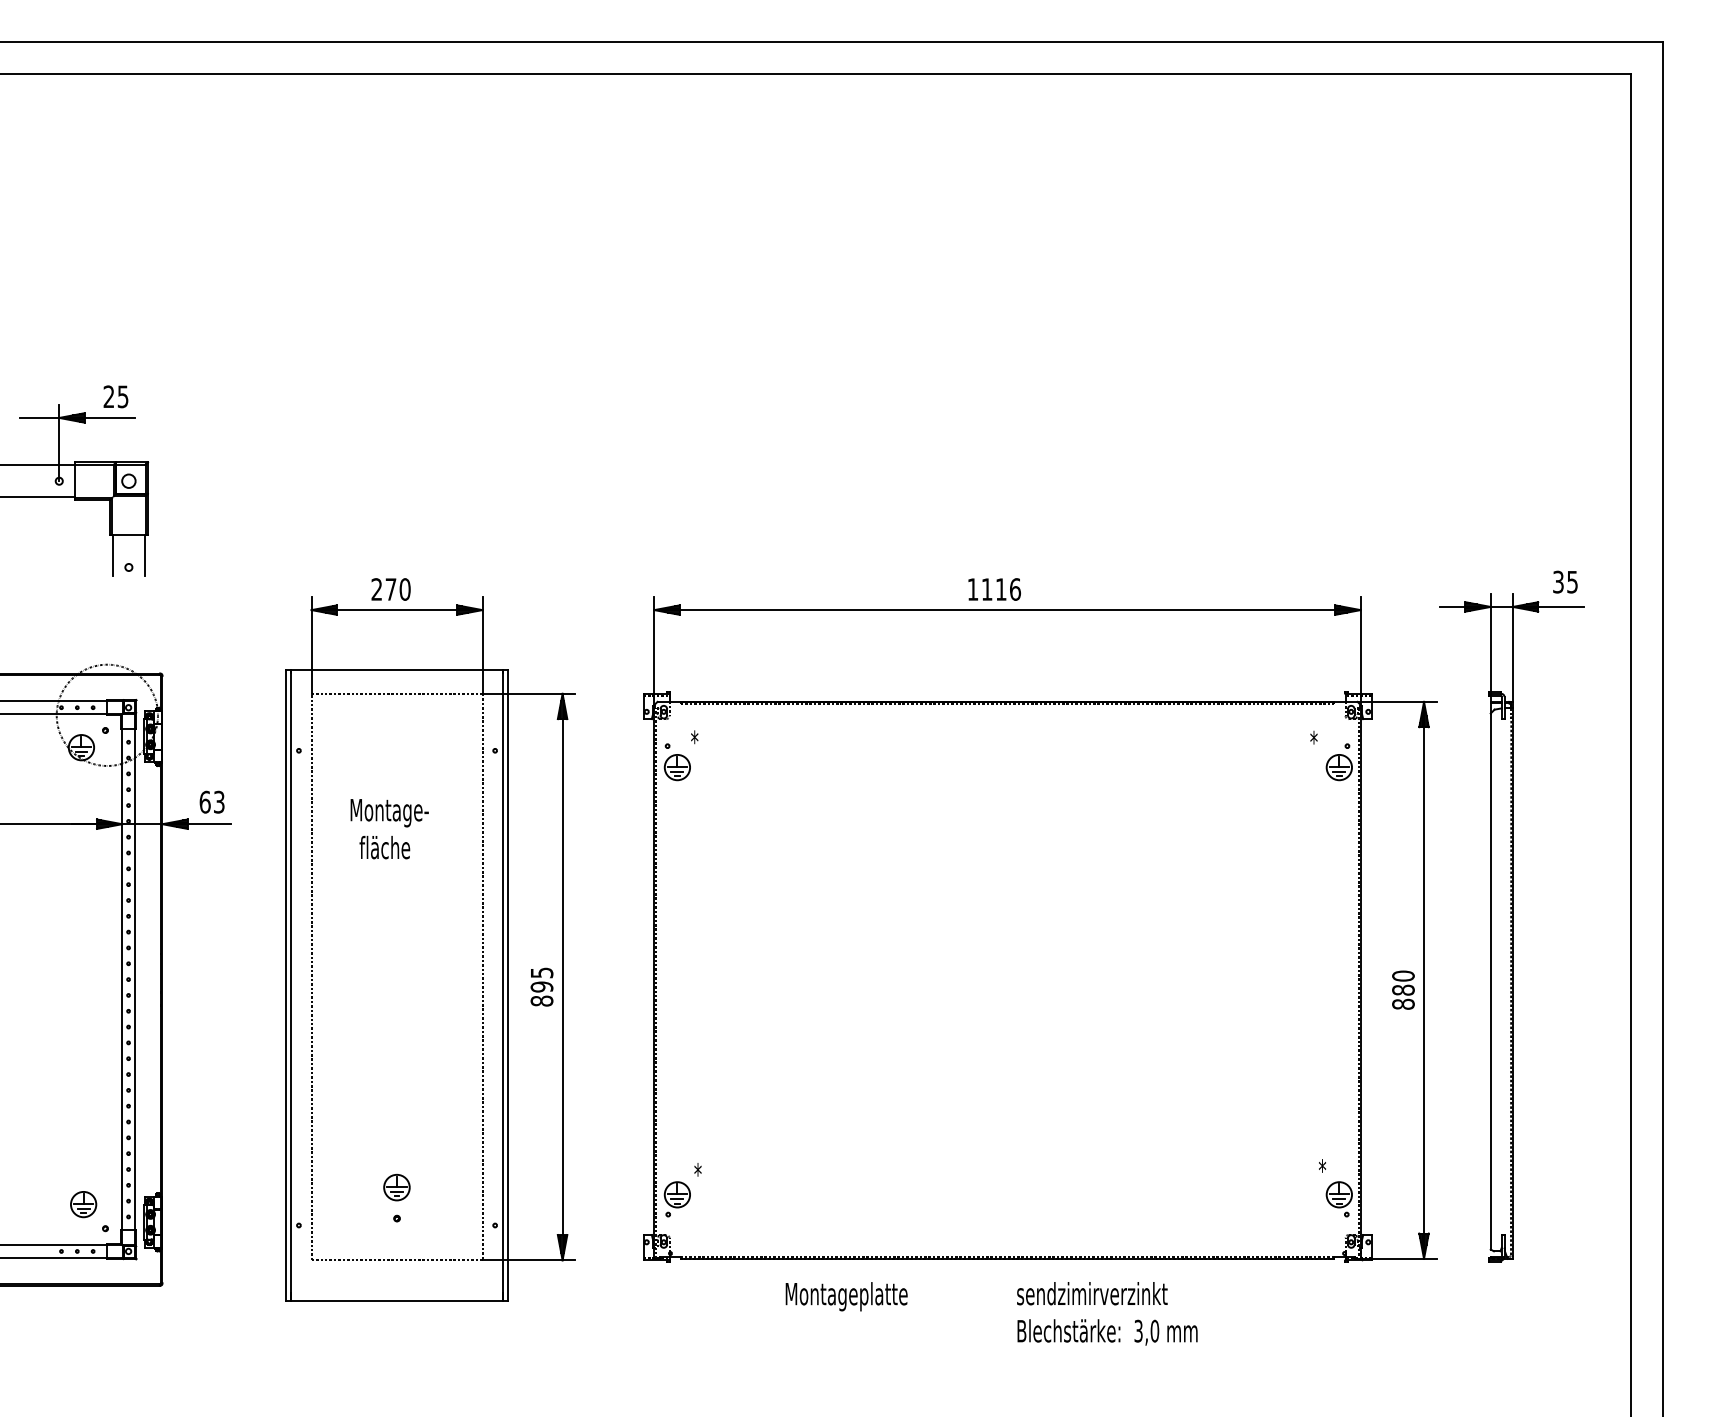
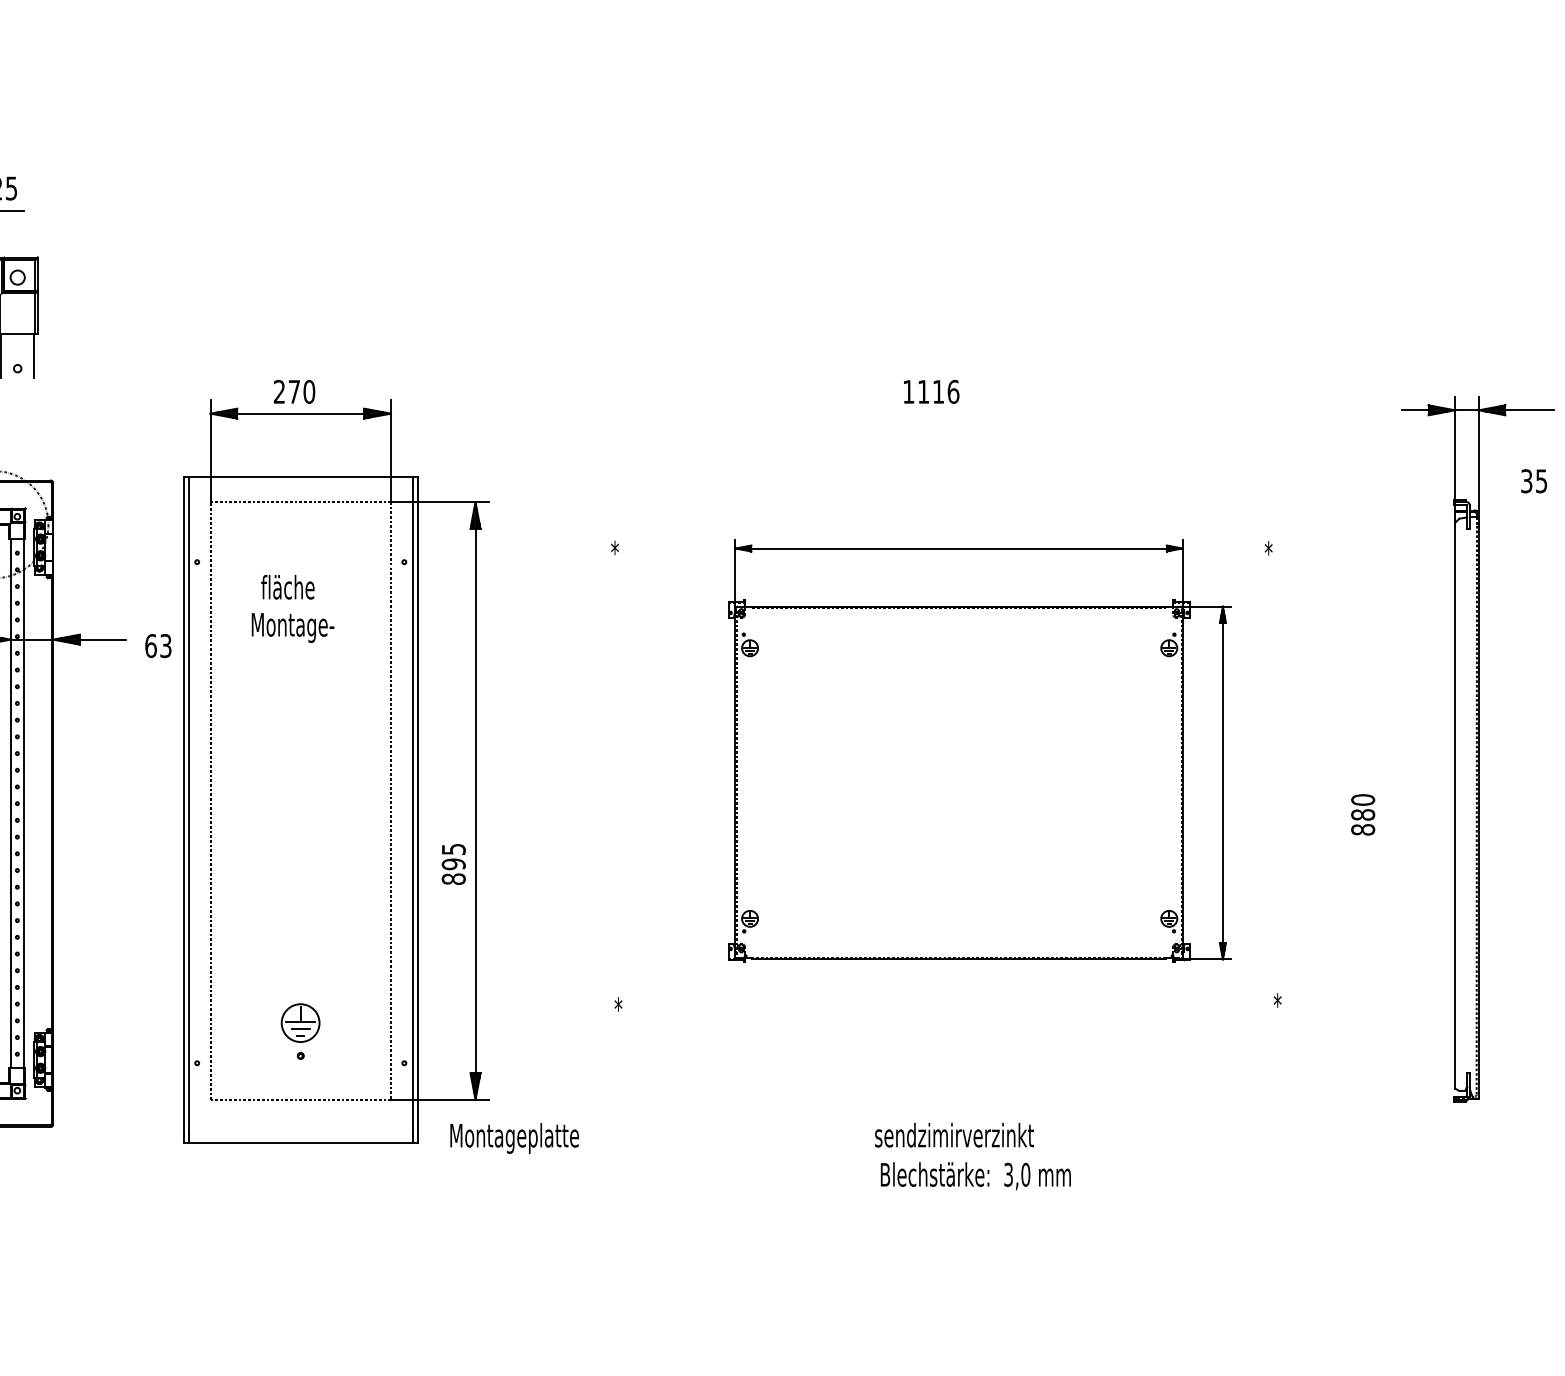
text: (1565, 581) -> (1534, 480), moved
text: (211, 801) -> (157, 645), moved
text: (384, 847) -> (287, 587), moved
part: (1040, 929) -> (980, 750), size x0.6
text: (541, 986) -> (453, 863), moved
part: (396, 1187) -> (300, 1023), size x1.4
text: (1092, 1293) -> (954, 1135), moved
text: (846, 1296) -> (514, 1138), moved
text: (1107, 1332) -> (975, 1176), moved

